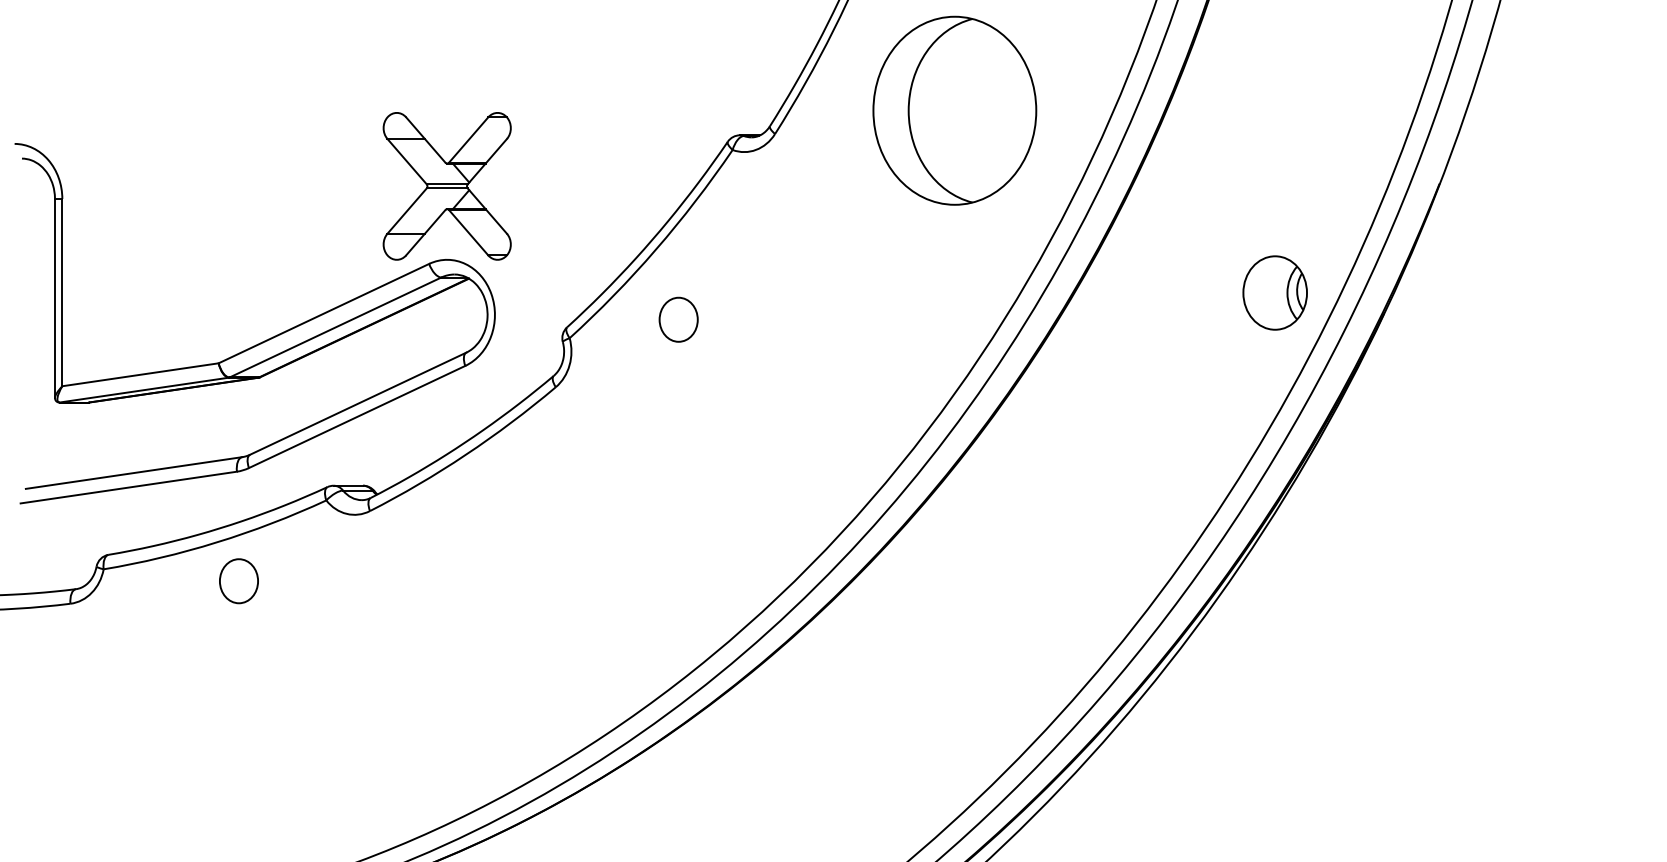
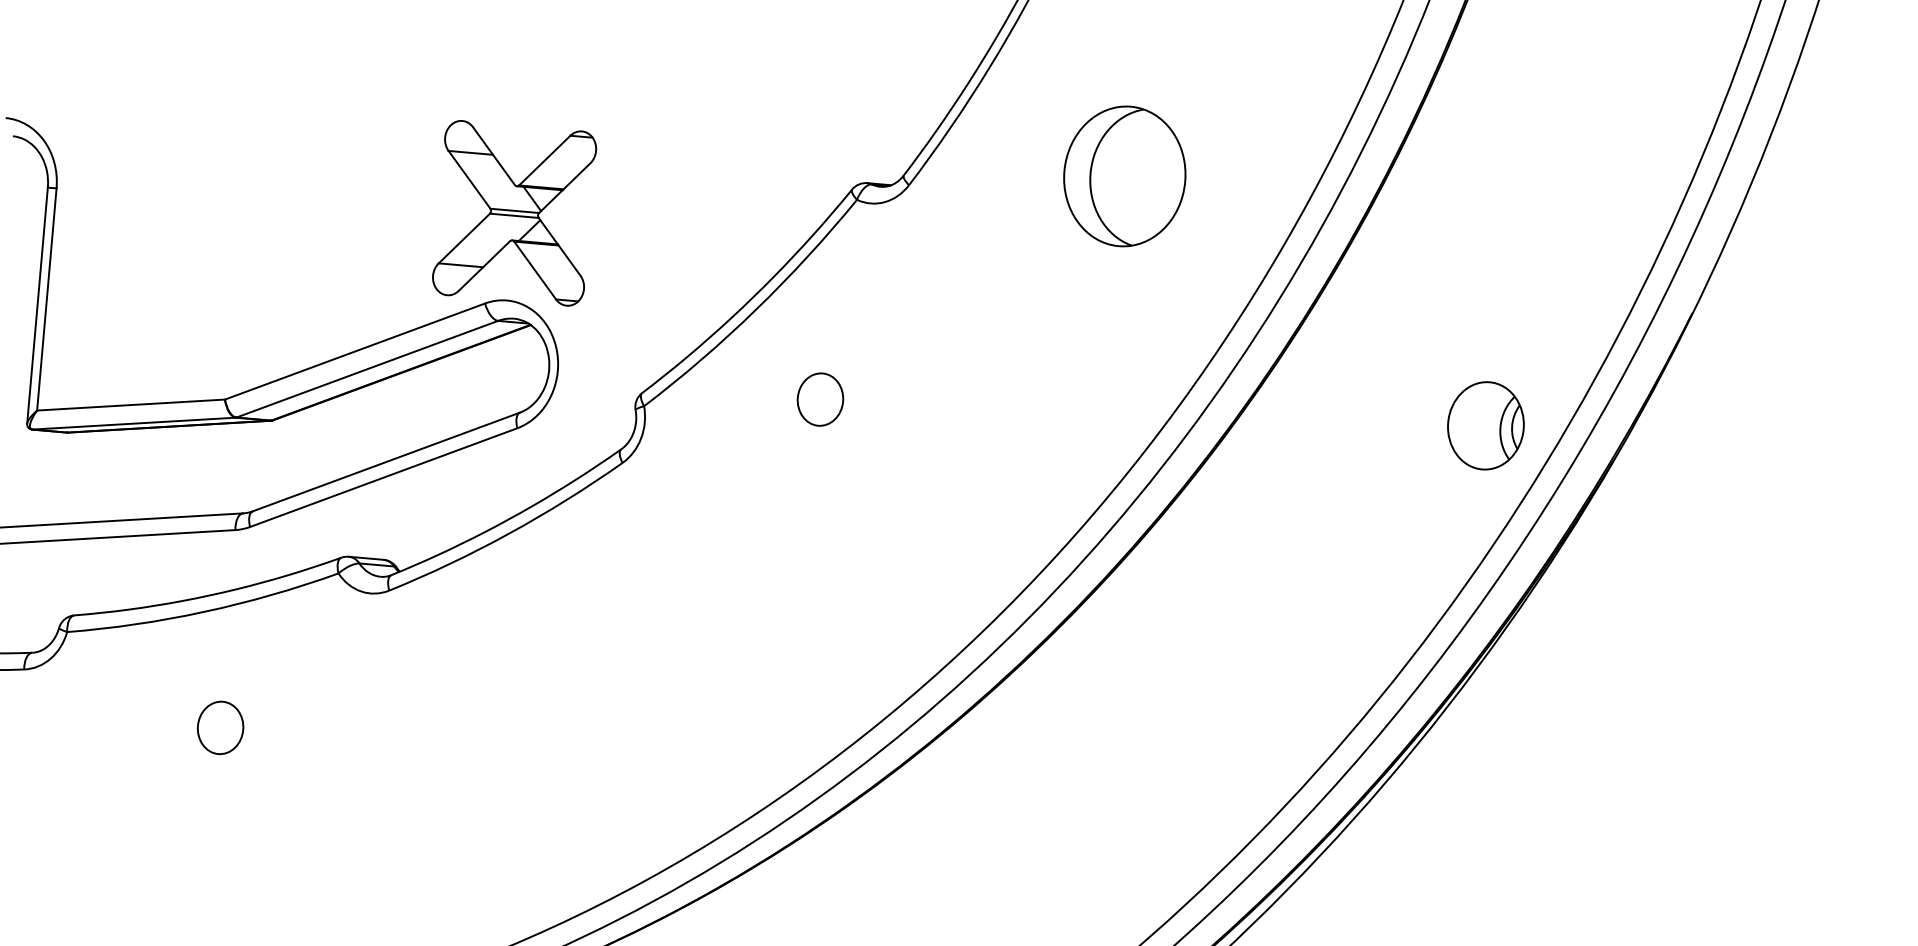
part: (954, 110) -> (1124, 175), size x0.62
part: (678, 319) -> (820, 399), moved
part: (238, 581) -> (219, 728), moved

